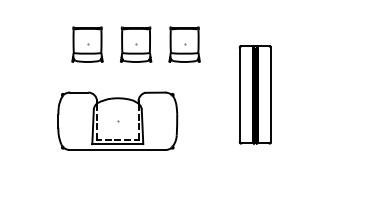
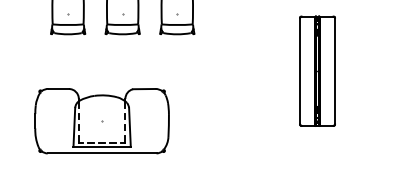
part: (254, 94) -> (316, 70), moved
part: (117, 120) -> (101, 120), moved

